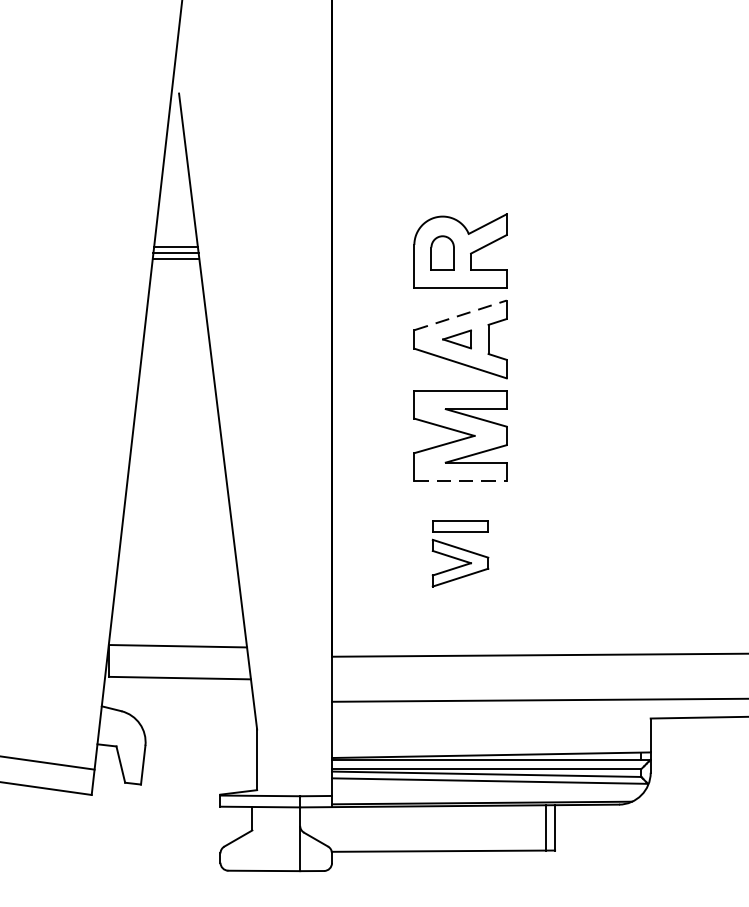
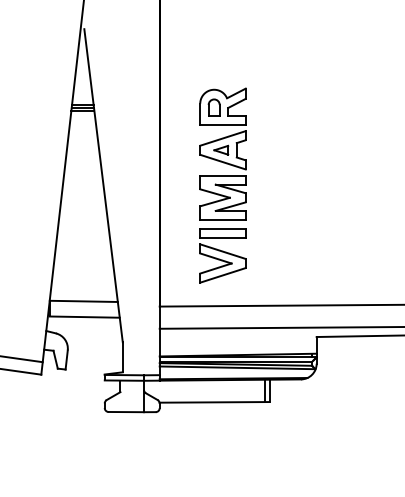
line: (461, 315) -> (223, 138), dashed -> solid
line: (461, 481) -> (223, 220), dashed -> solid
part: (459, 553) -> (222, 255), size x1.67

